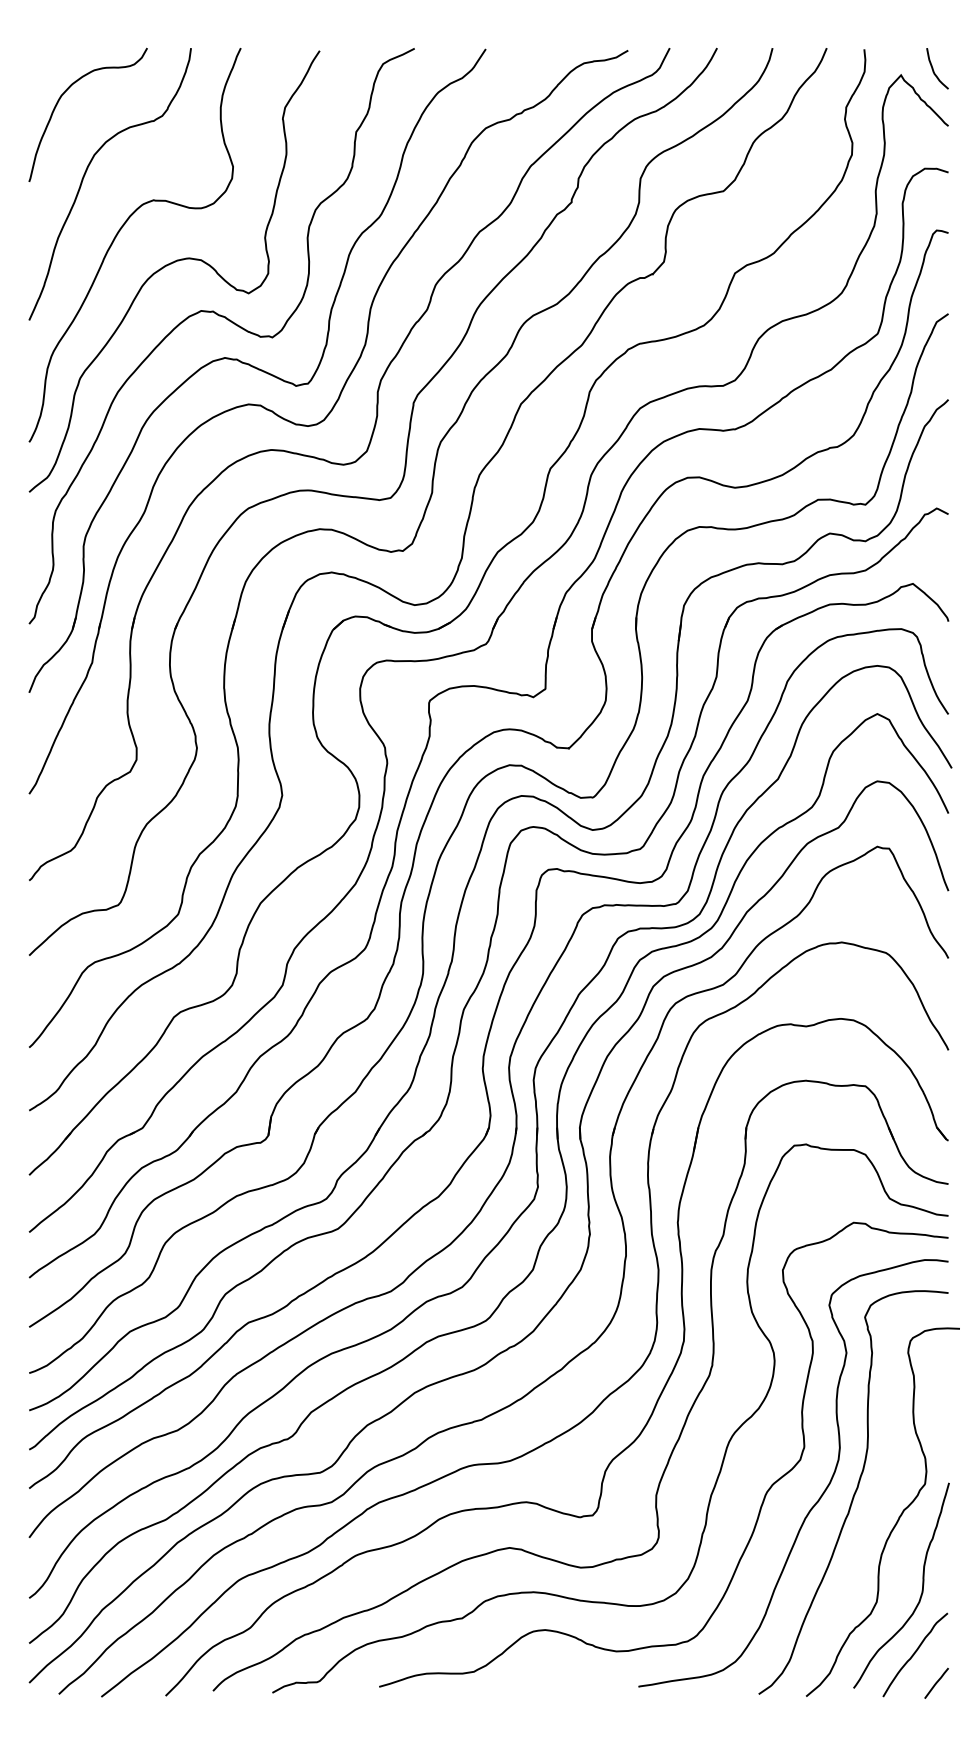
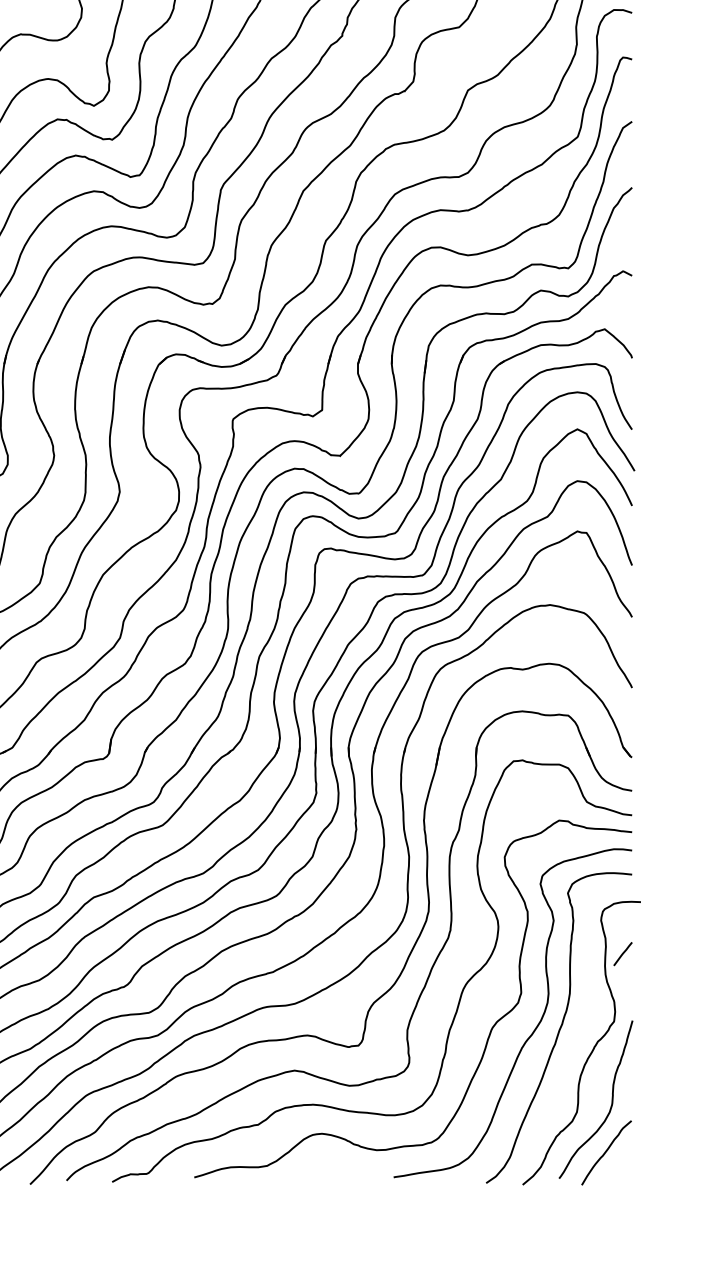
line: (936, 1682) -> (622, 953), moved

